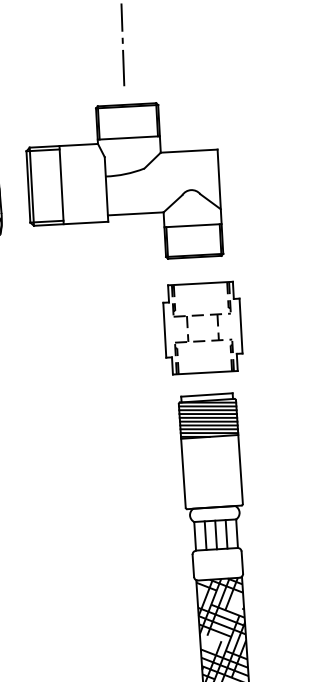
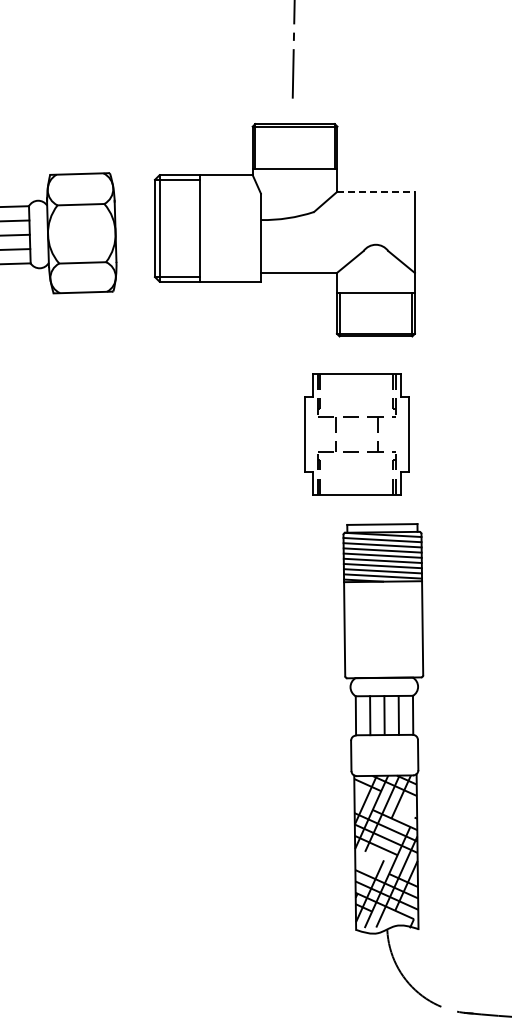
line: (189, 151) -> (376, 191), solid -> dashed
part: (202, 328) -> (356, 434), moved

